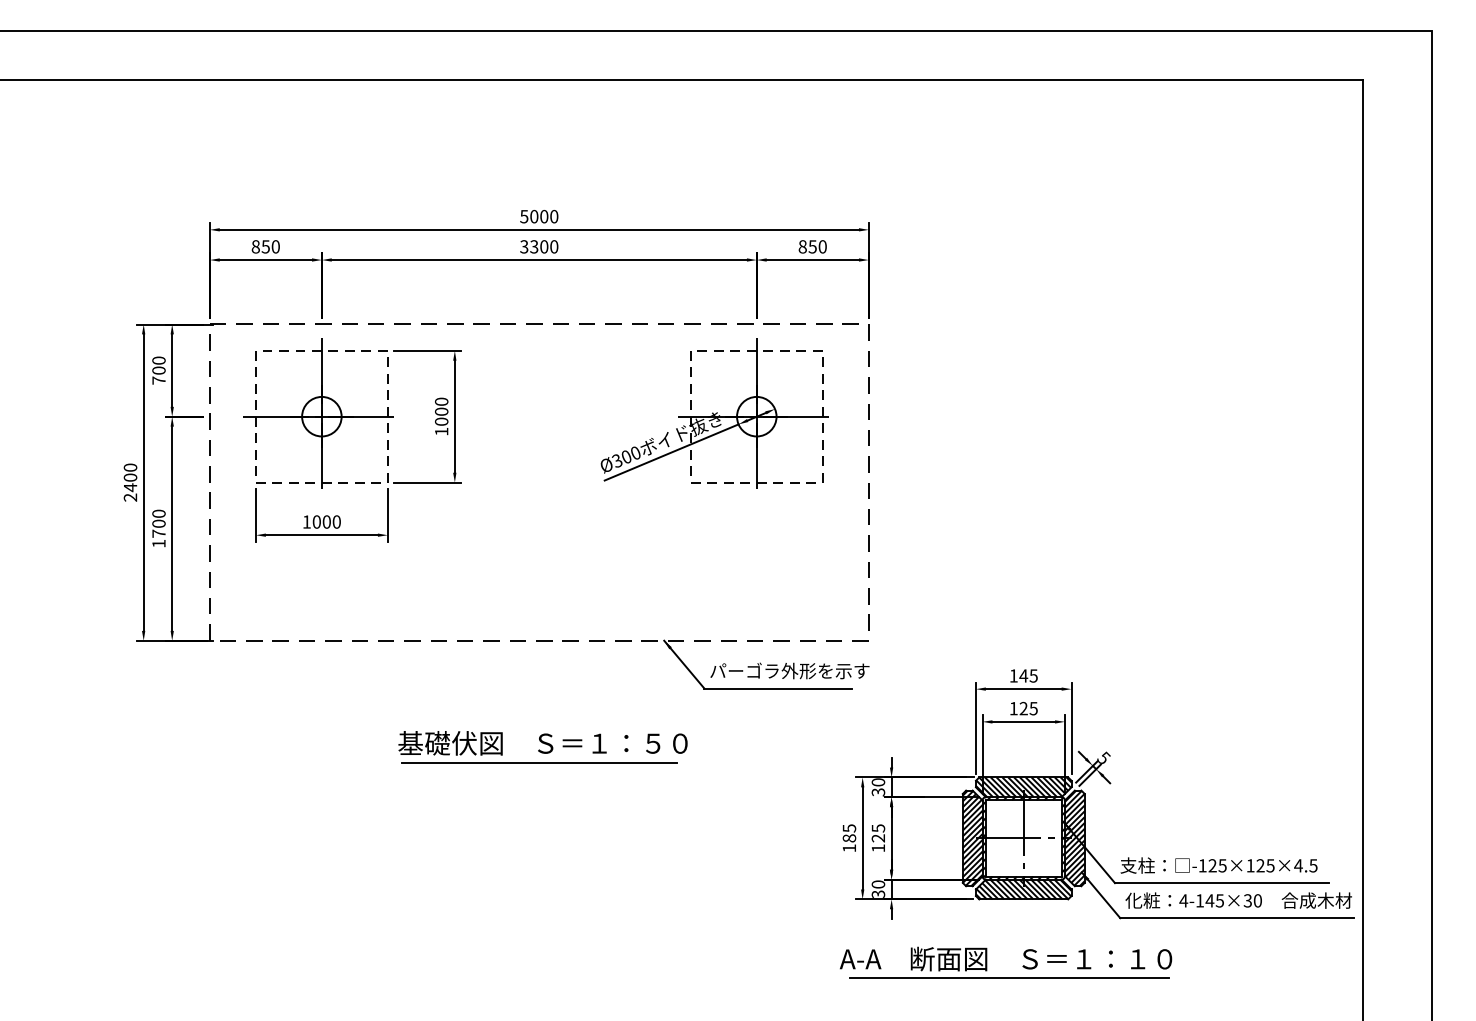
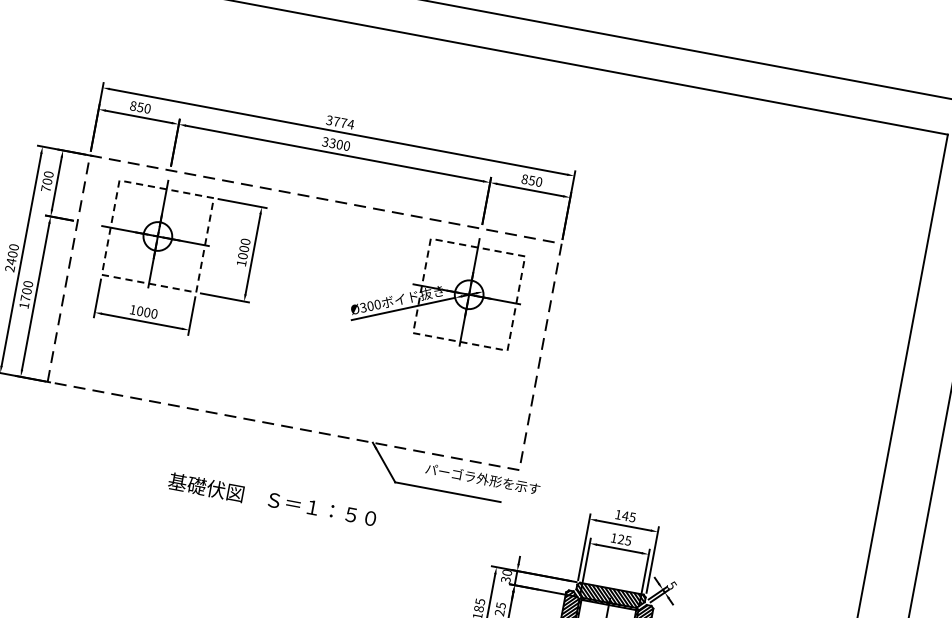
text: (539, 216) -> (340, 122), 5000 -> 3774
text: (789, 670) -> (482, 478), moved
line: (538, 762) -> (266, 513), removed

